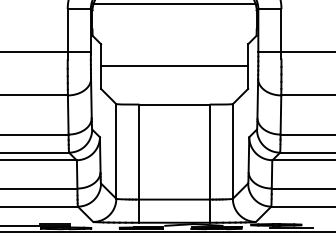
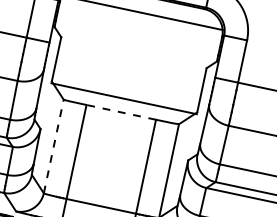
line: (174, 65) -> (124, 98), moved
line: (174, 104) -> (121, 112), solid -> dashed
line: (116, 150) -> (54, 145), solid -> dashed

